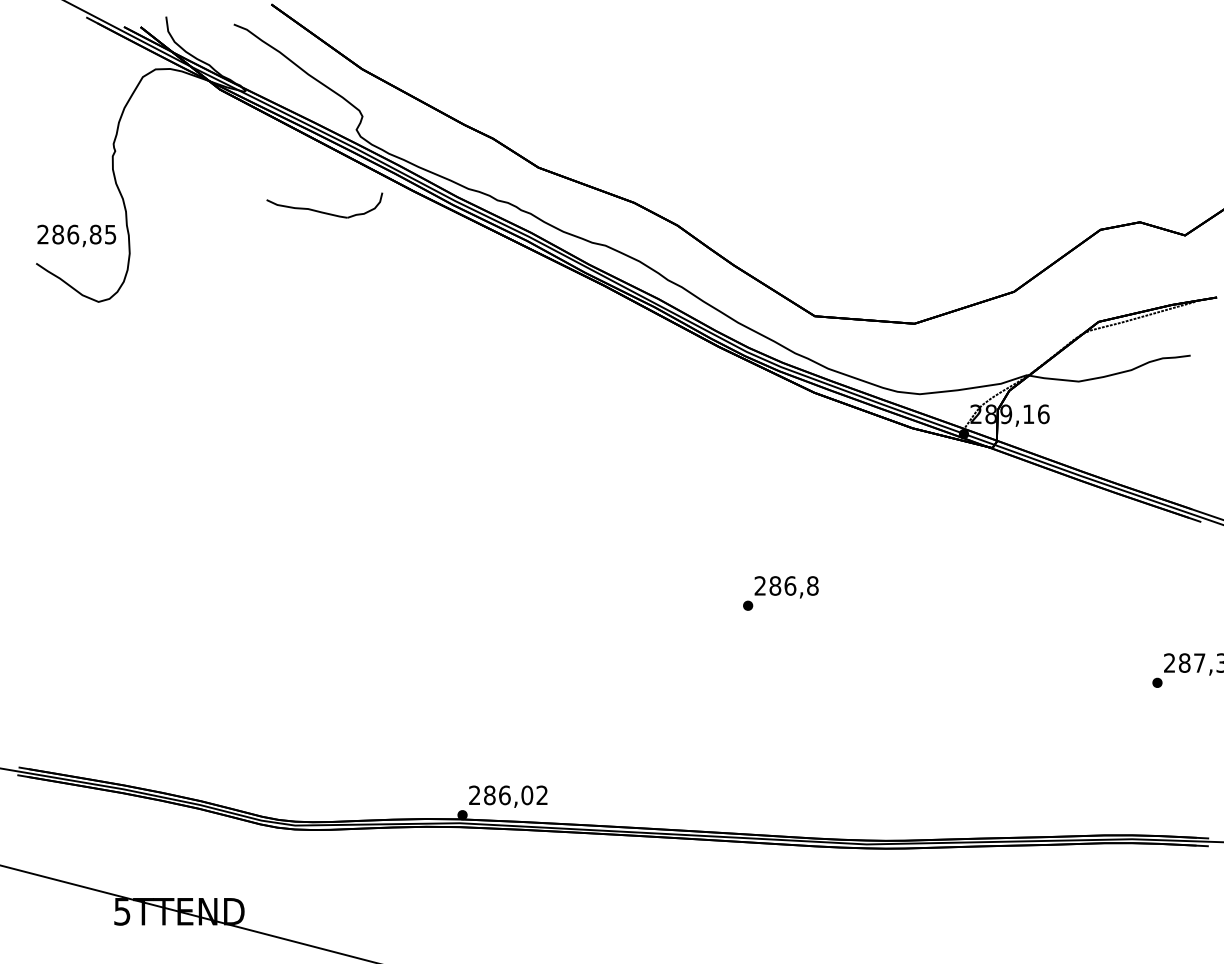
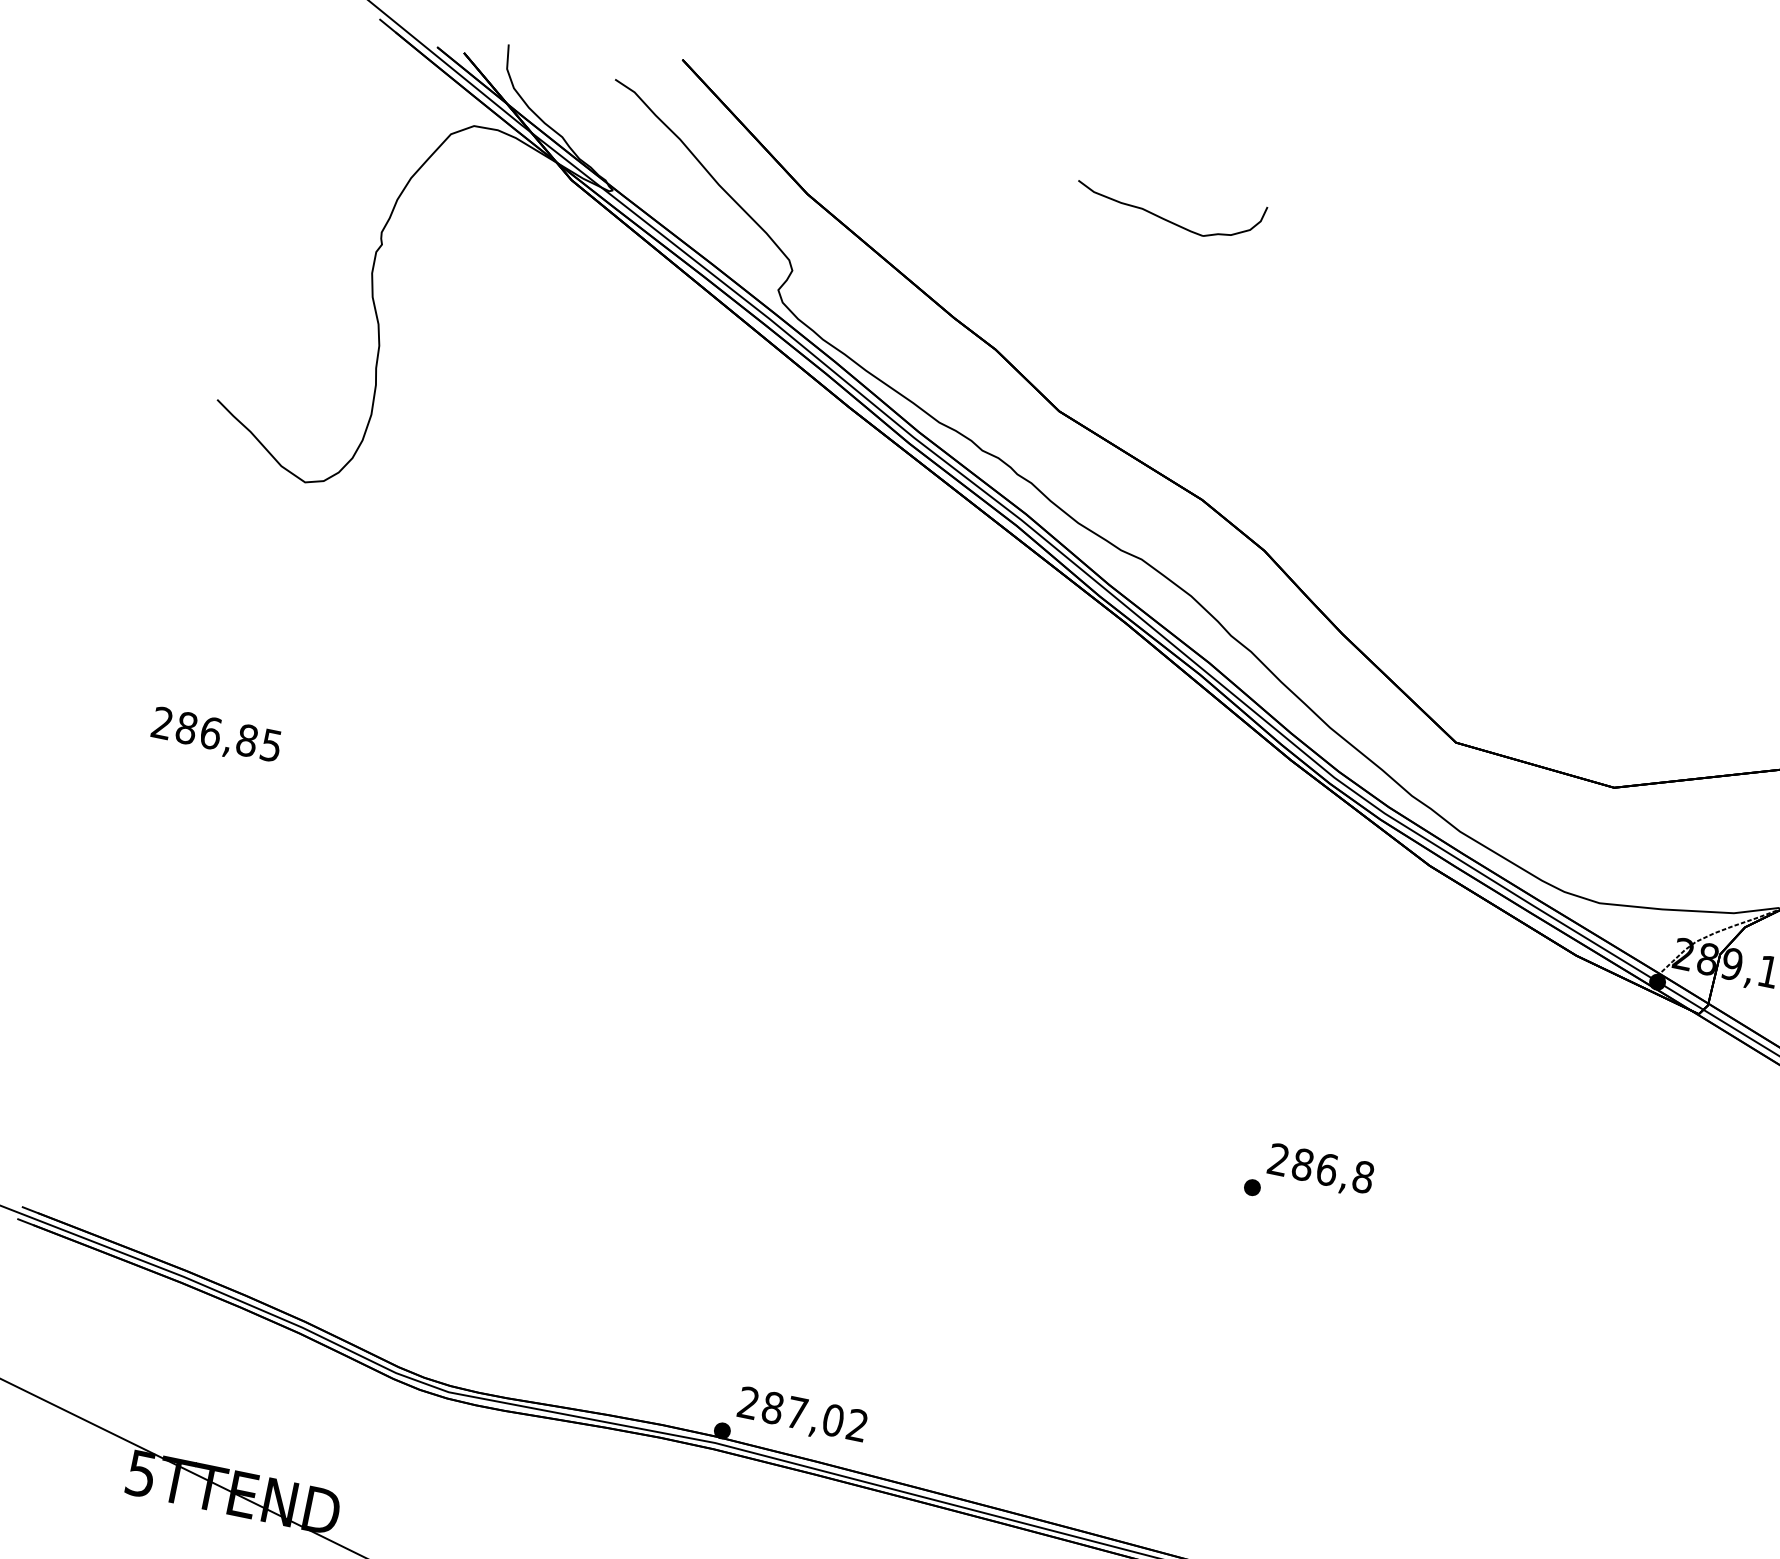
part: (323, 211) -> (1166, 217), moved
text: (76, 235) -> (215, 735), moved
text: (504, 795) -> (796, 1413), 286,02 -> 287,02

